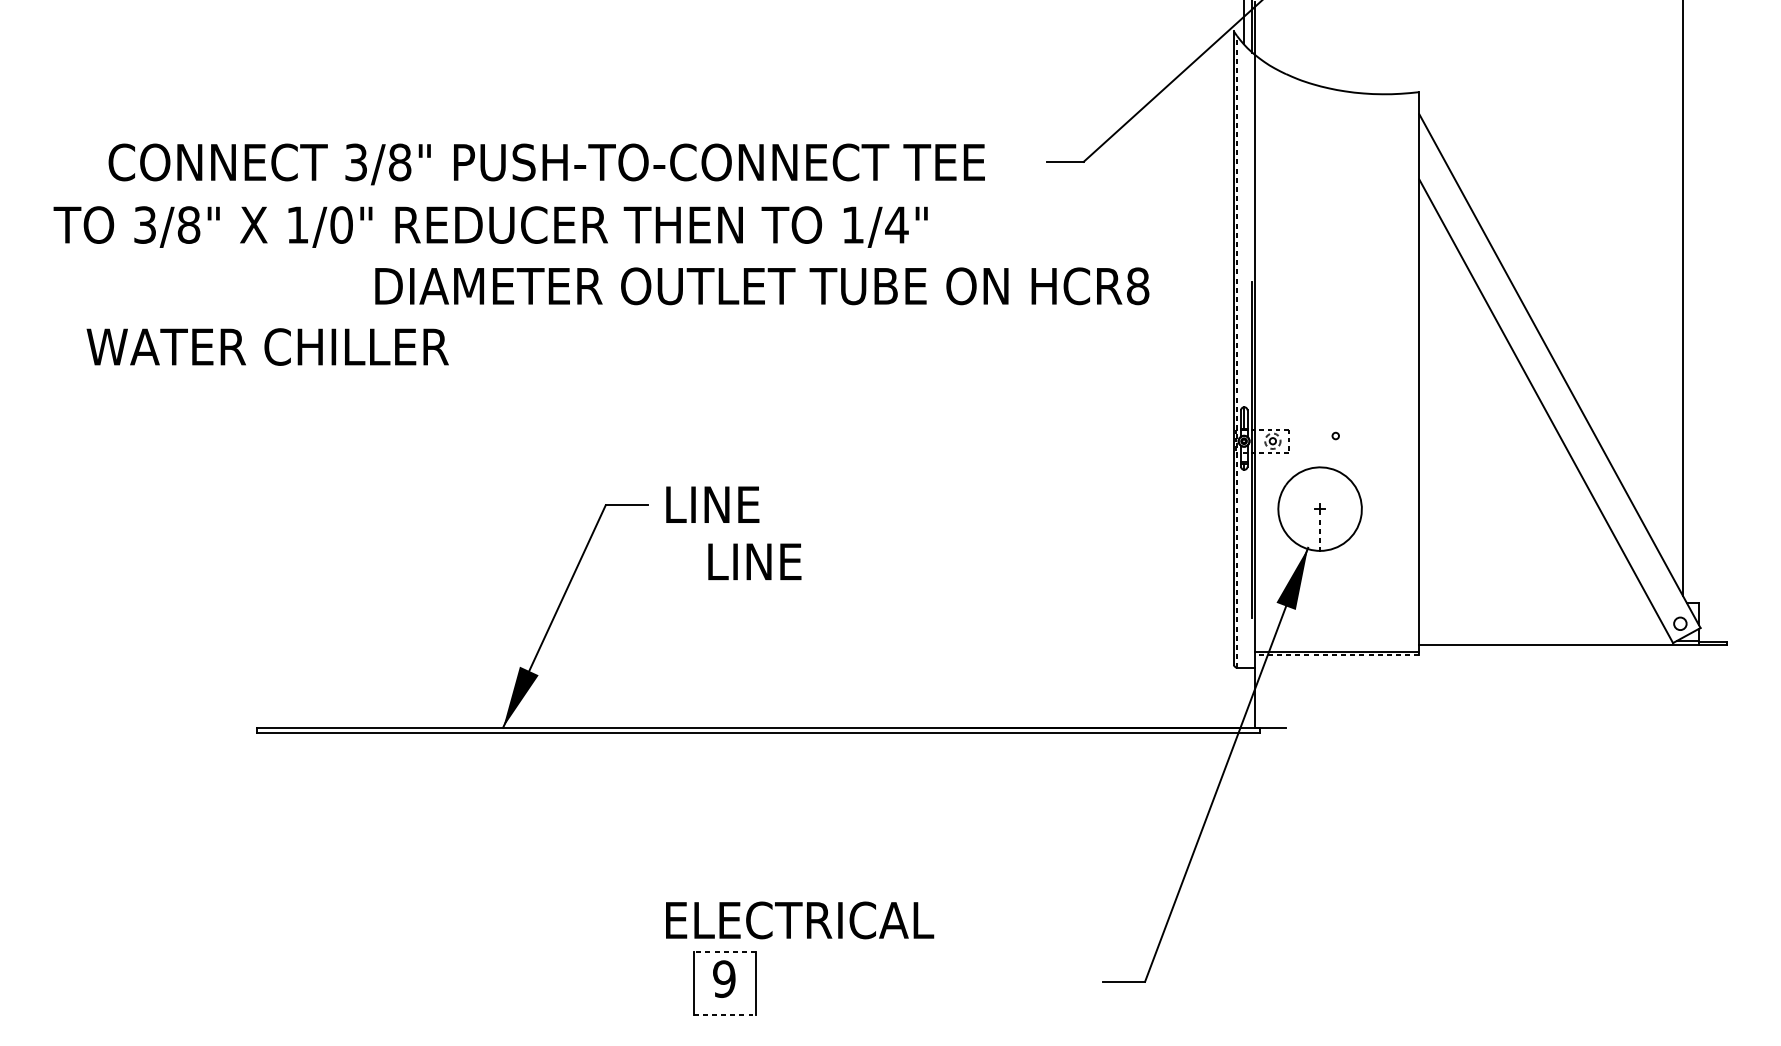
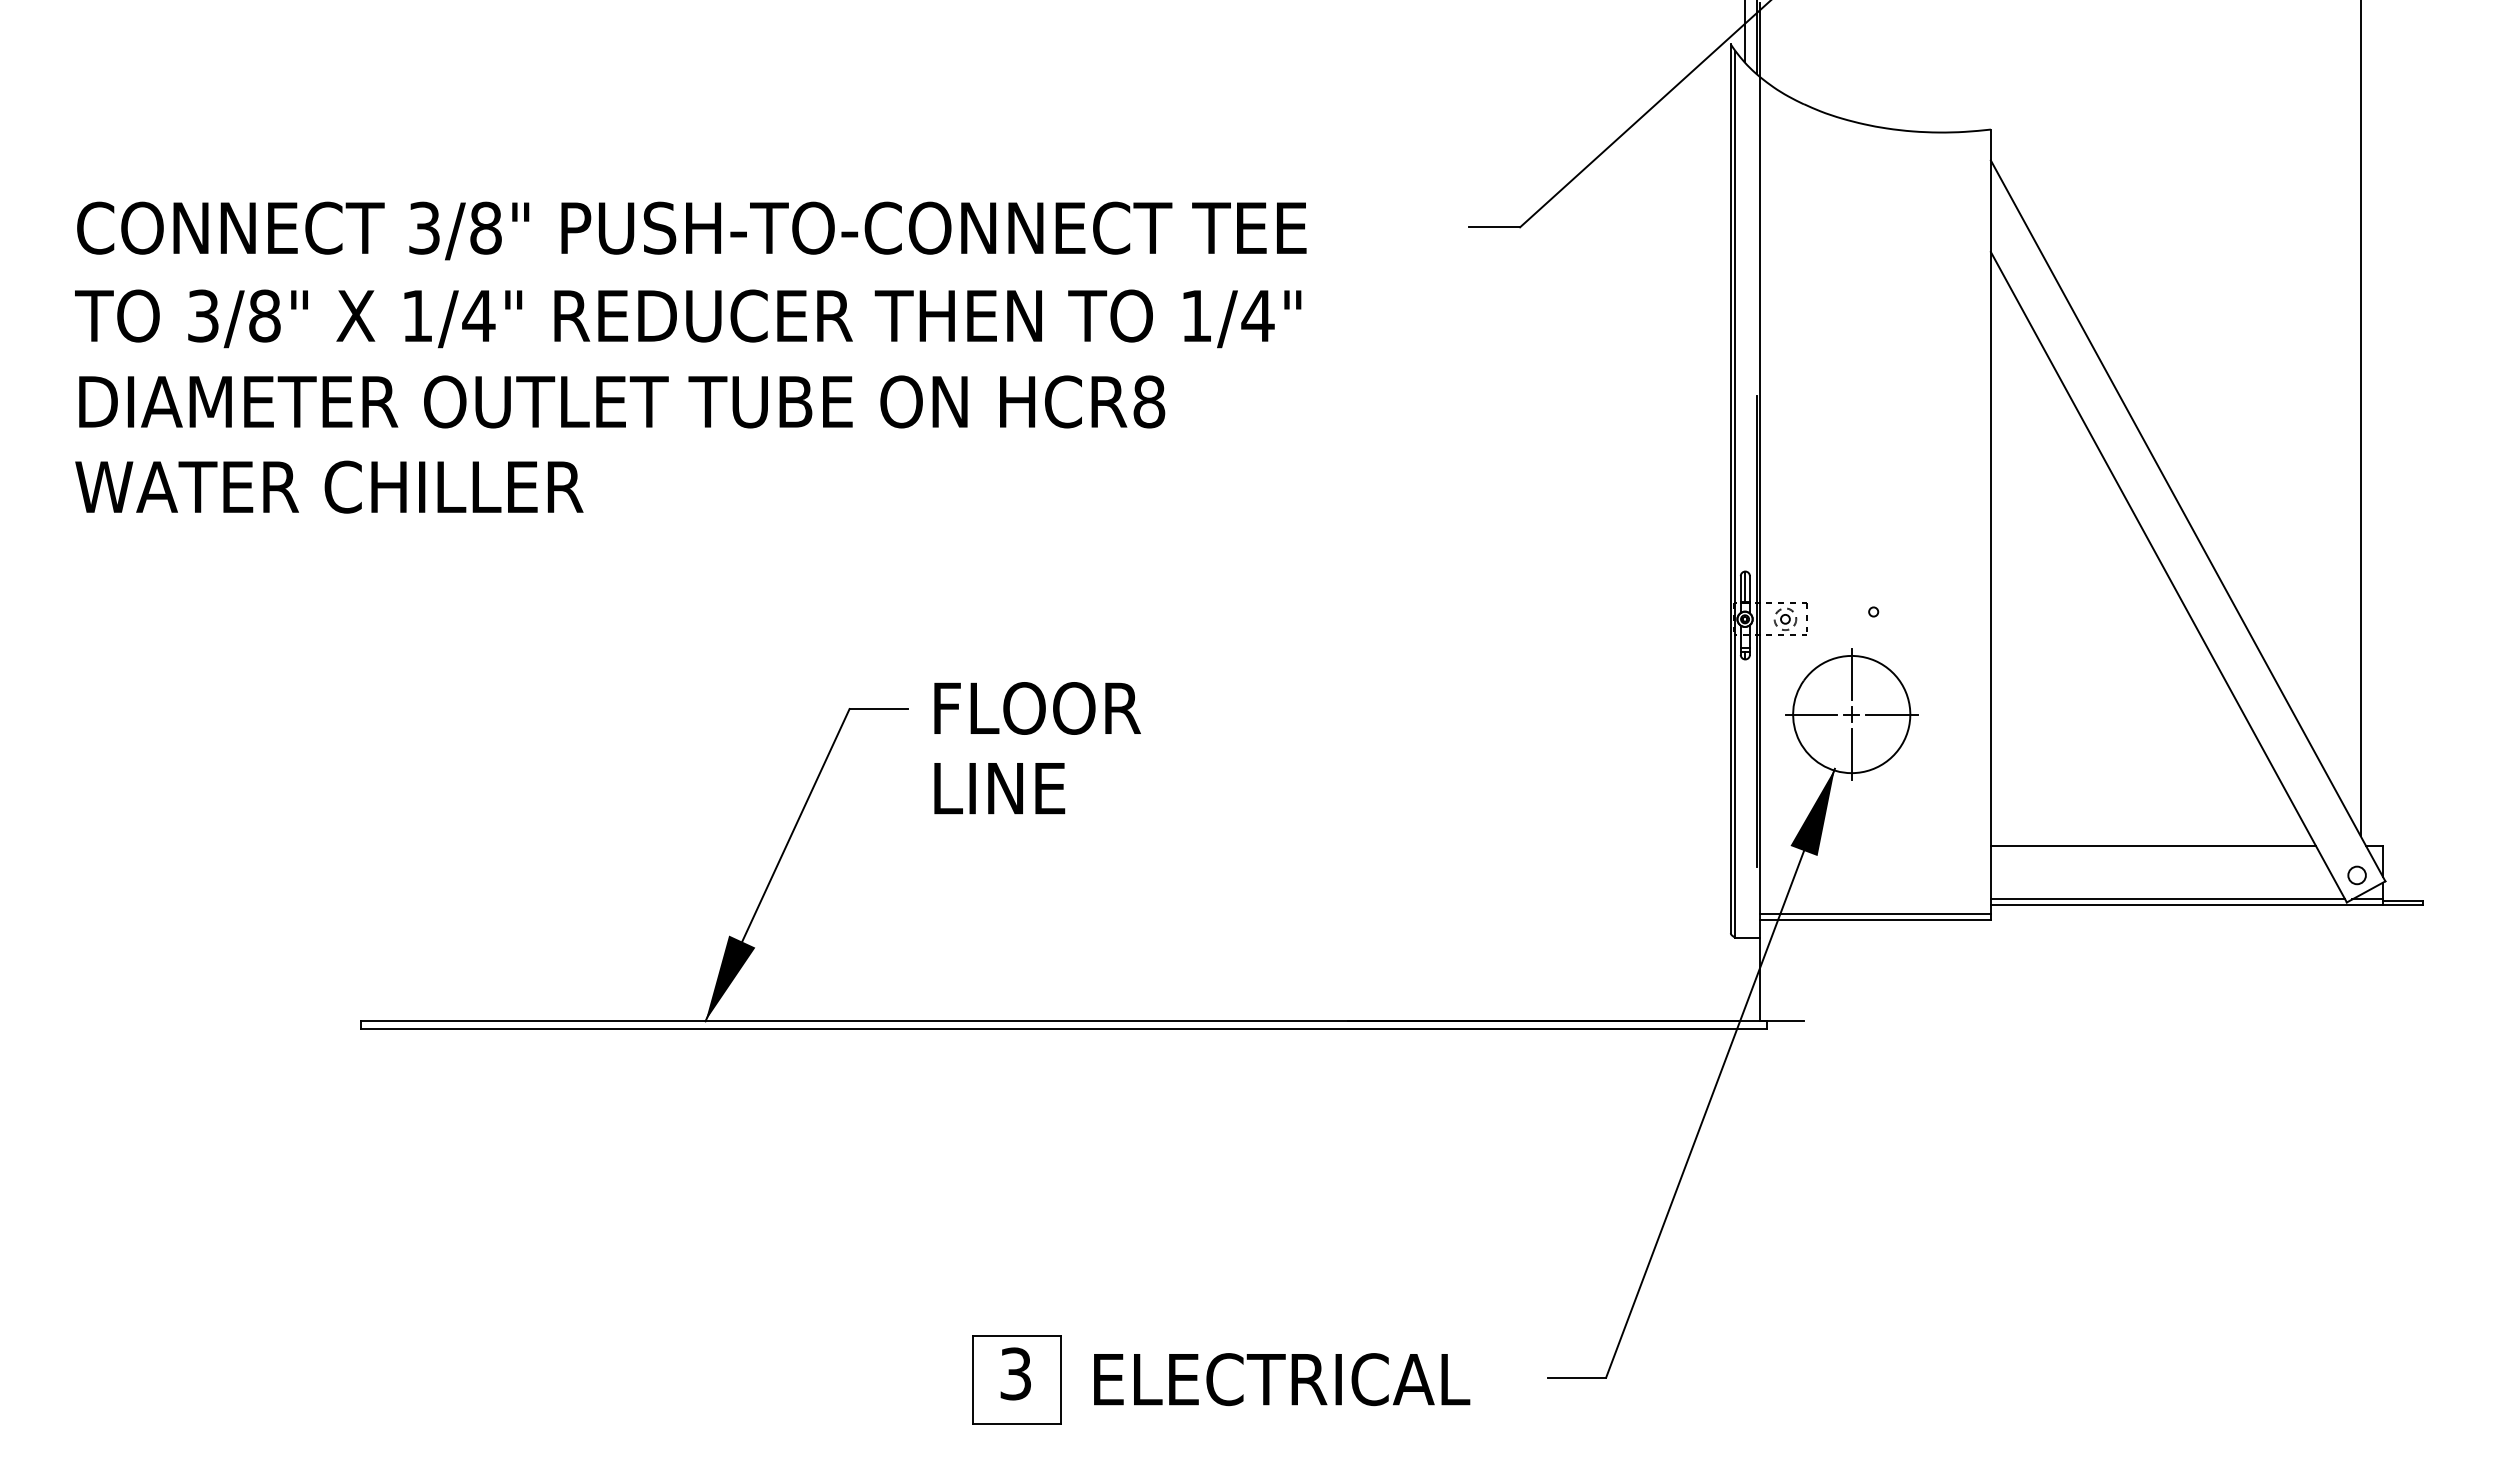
text: (546, 164) -> (691, 230), moved
text: (341, 224) -> (478, 315), 1/0" -> 1/4"
text: (762, 285) -> (622, 401), moved
text: (267, 346) -> (329, 486), moved
line: (1237, 351) -> (1735, 493), dashed -> solid
line: (1319, 479) -> (1851, 673), added
text: (741, 504) -> (1040, 708), LINE -> FLOOR
line: (1291, 509) -> (1811, 714), added
line: (1348, 509) -> (1891, 714), added
line: (1319, 537) -> (1851, 754), dashed -> solid
text: (754, 561) -> (999, 788), moved
line: (1535, 603) -> (2153, 846), added
line: (1545, 640) -> (2167, 899), added
line: (1336, 655) -> (1874, 919), dashed -> solid
text: (800, 920) -> (1282, 1379), moved
line: (724, 951) -> (1016, 1335), dashed -> solid
text: (724, 978) -> (1015, 1373), 9 -> 3
line: (724, 1014) -> (1016, 1423), dashed -> solid

